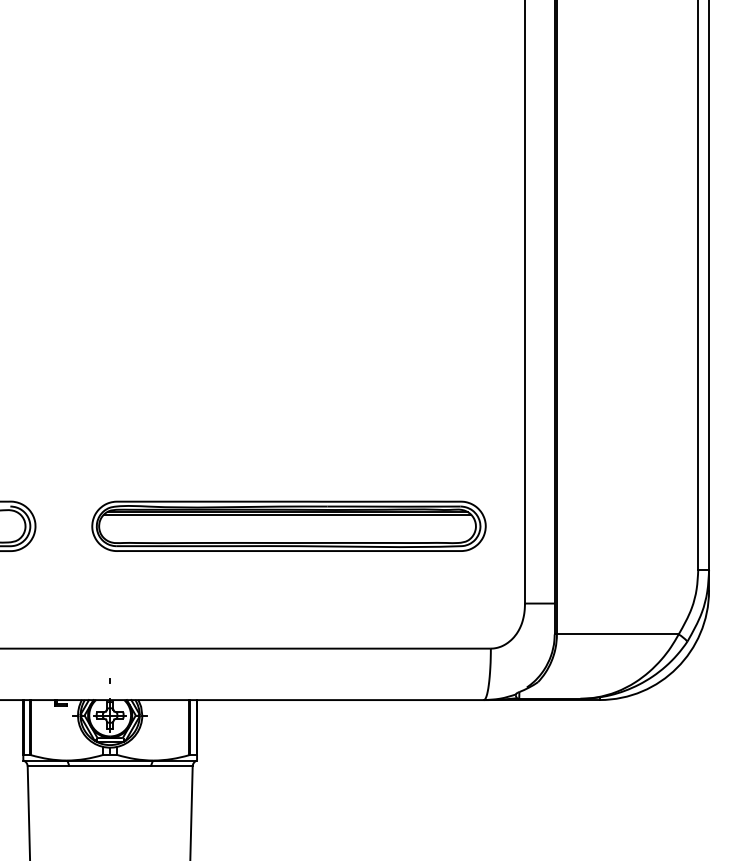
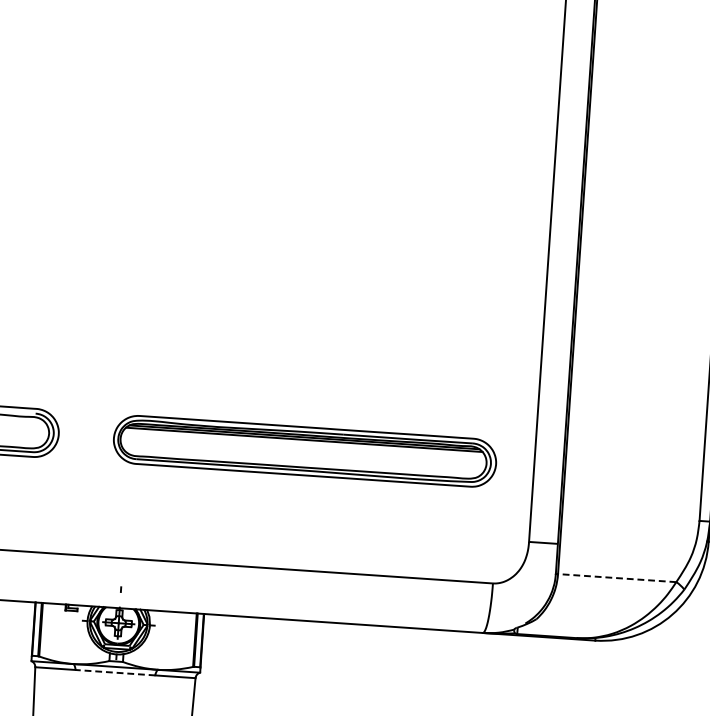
line: (617, 634) -> (616, 578), solid -> dashed
line: (109, 766) -> (114, 672), solid -> dashed

